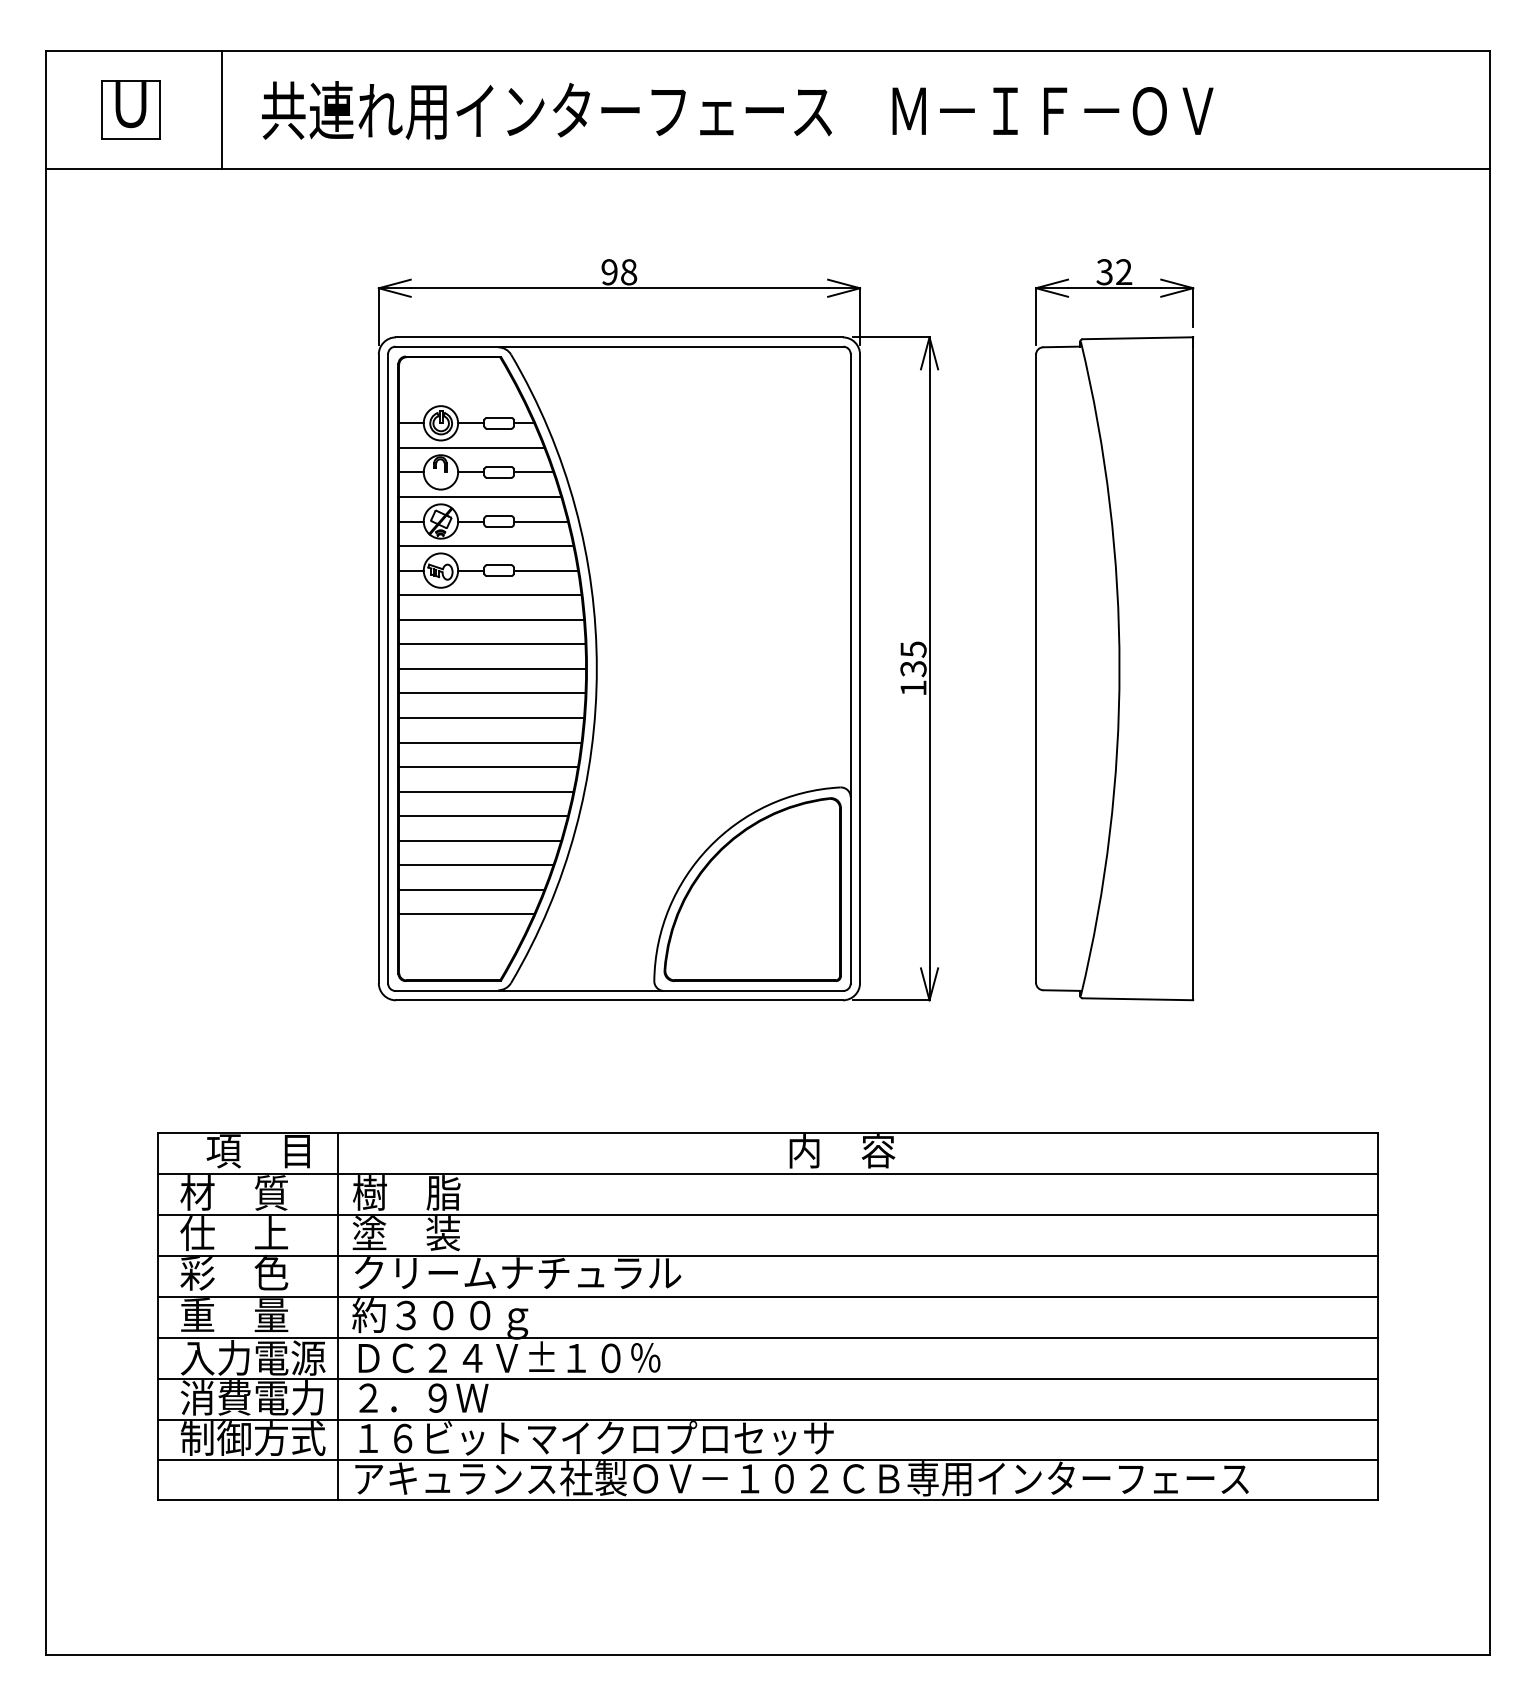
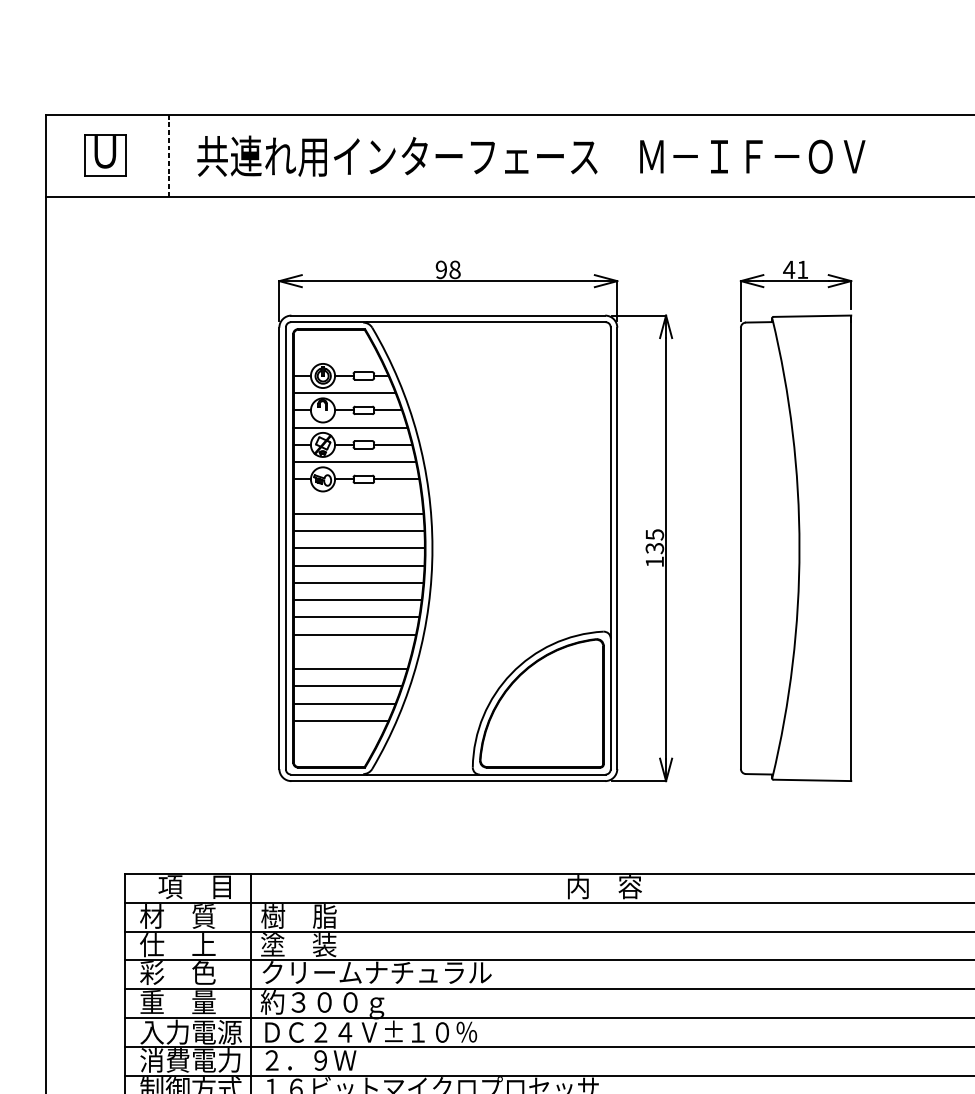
line: (222, 109) -> (169, 155), solid -> dashed
text: (1114, 272) -> (795, 270), 32 -> 41
line: (490, 595) -> (357, 496), removed
line: (483, 816) -> (352, 652), removed

